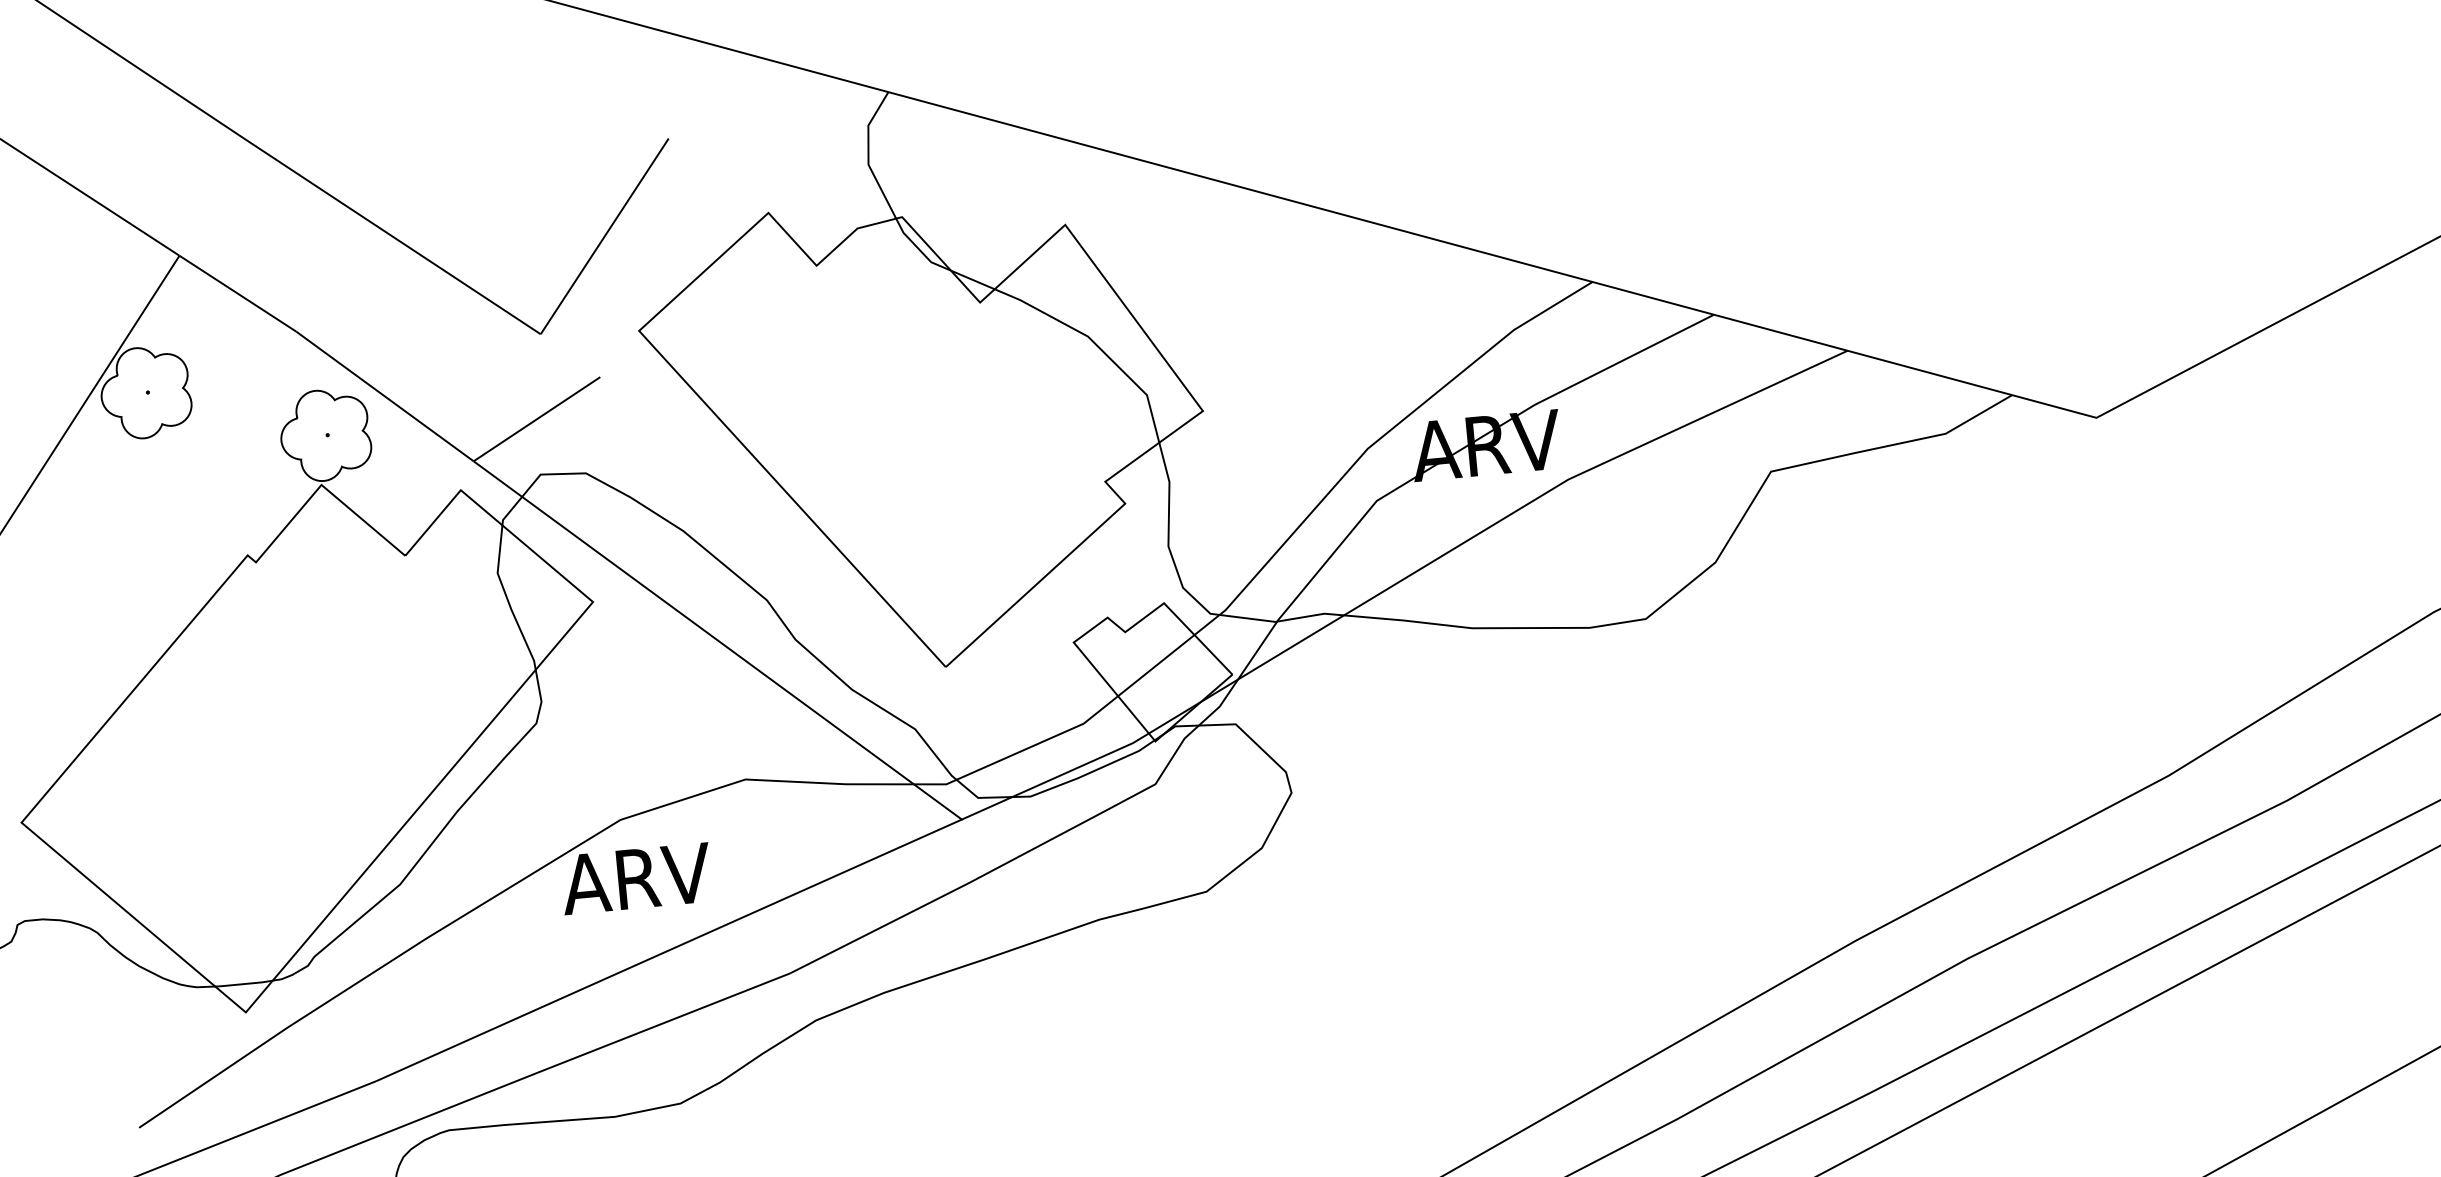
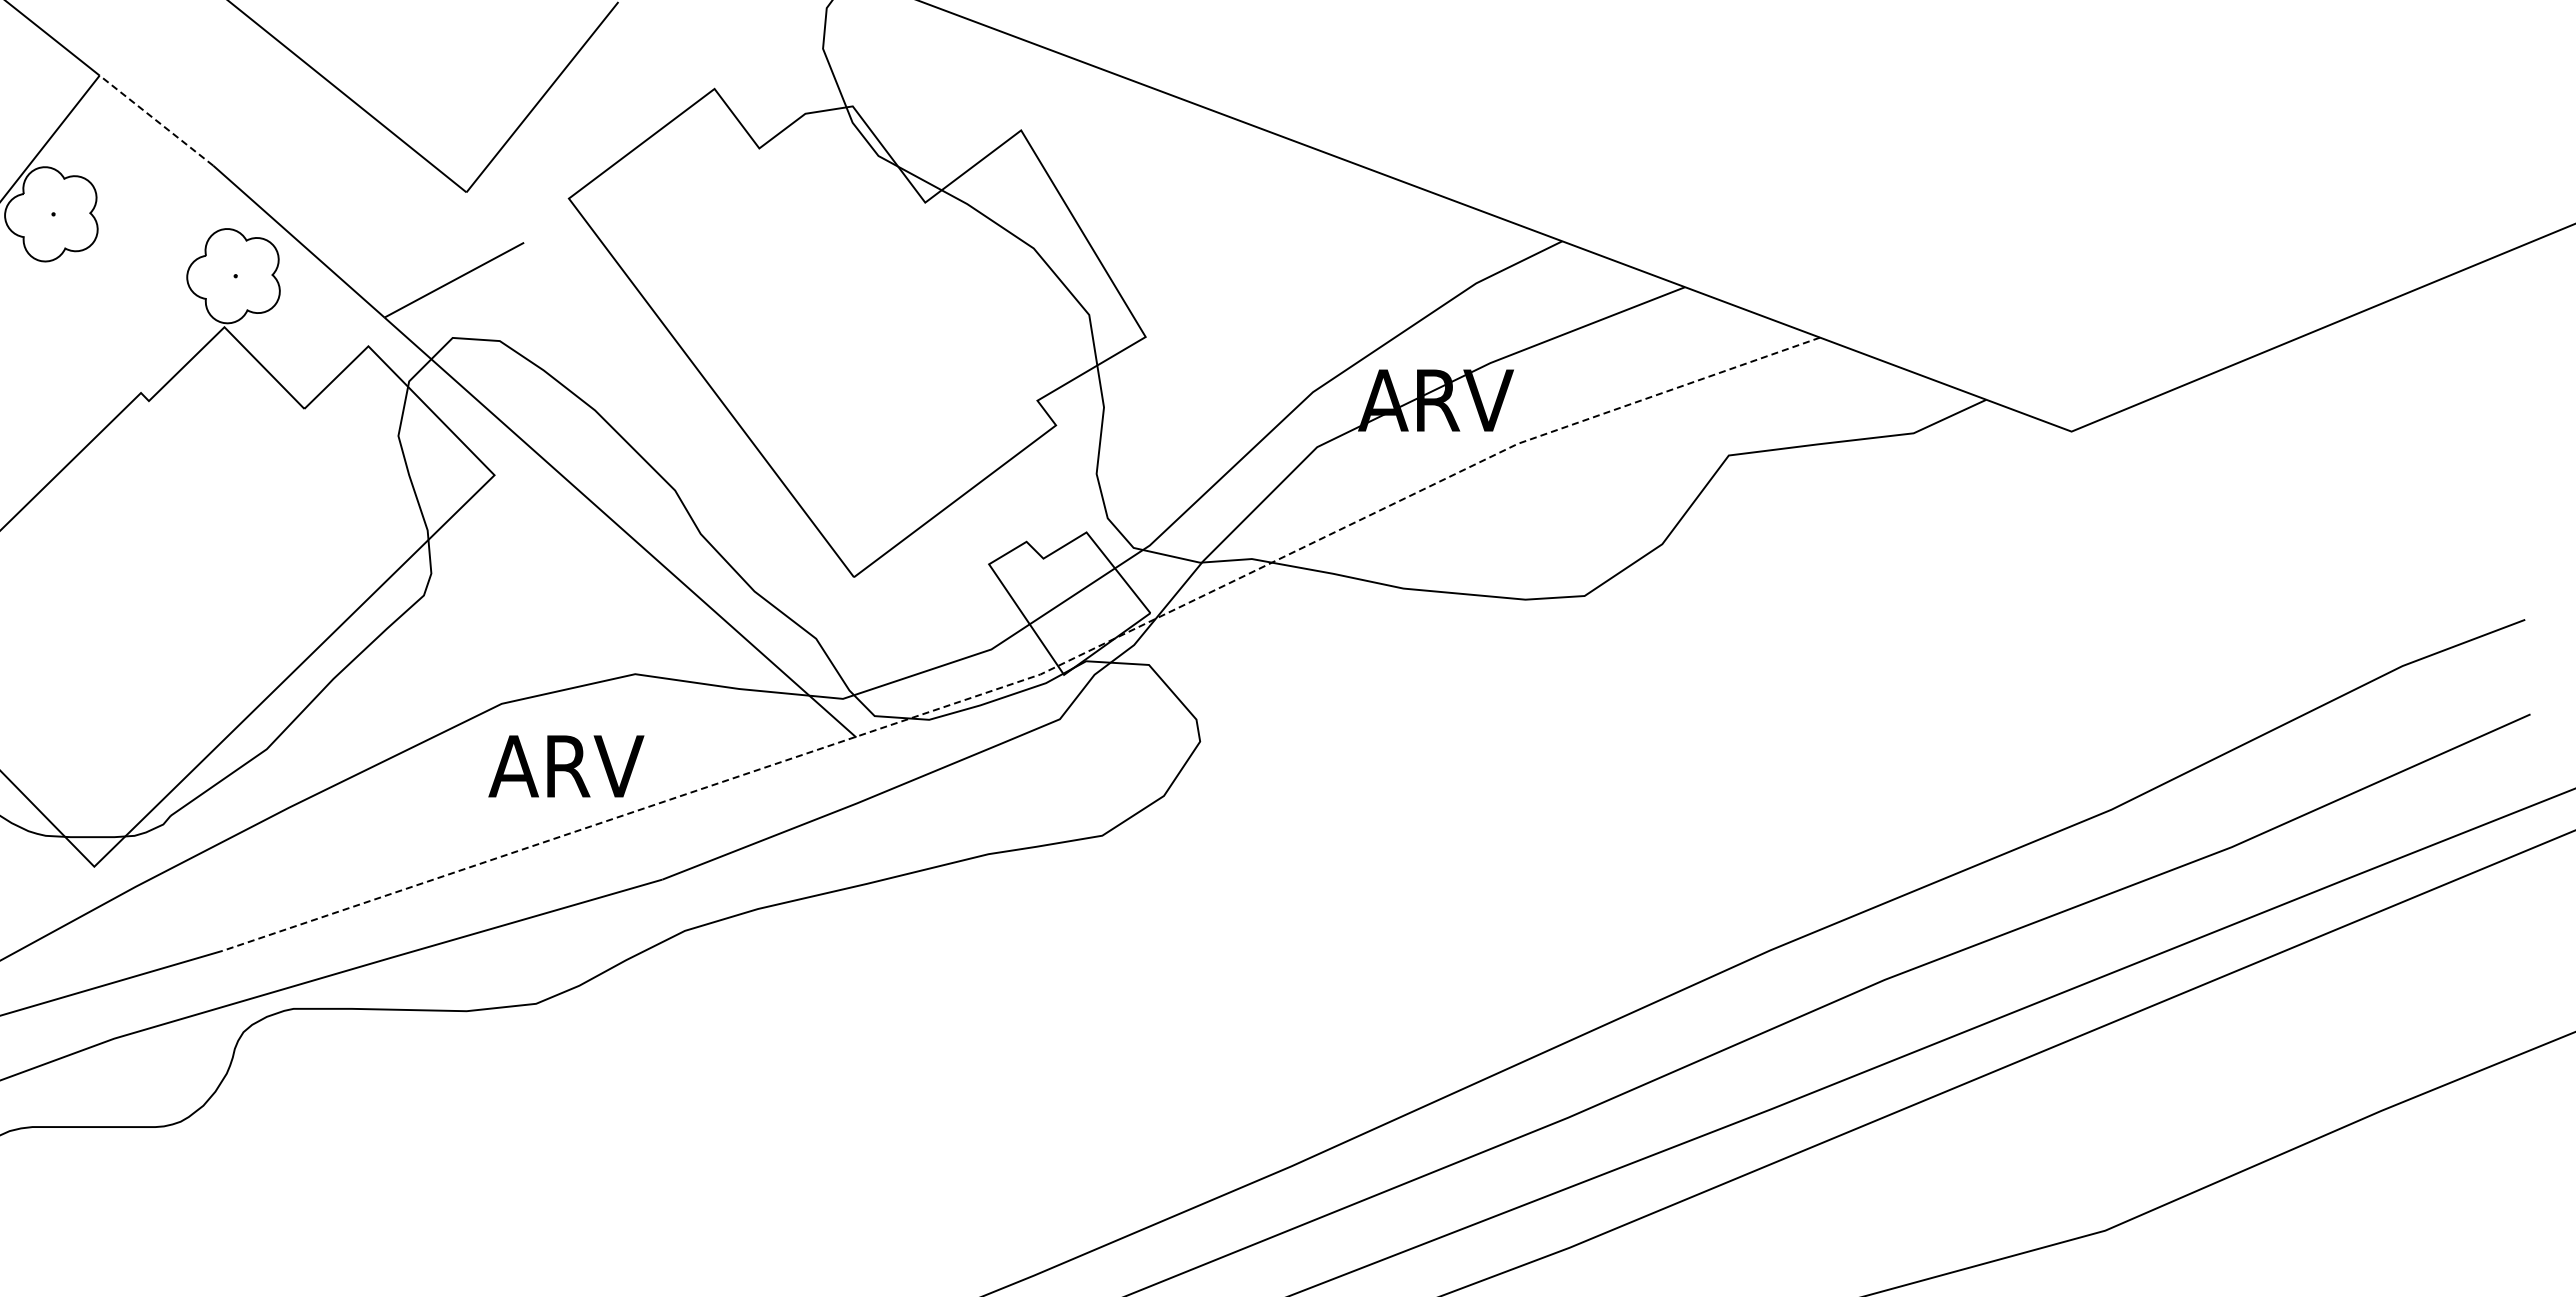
line: (237, 293) -> (156, 120), solid -> dashed
line: (1128, 745) -> (1035, 676), solid -> dashed
text: (636, 878) -> (566, 766), moved

